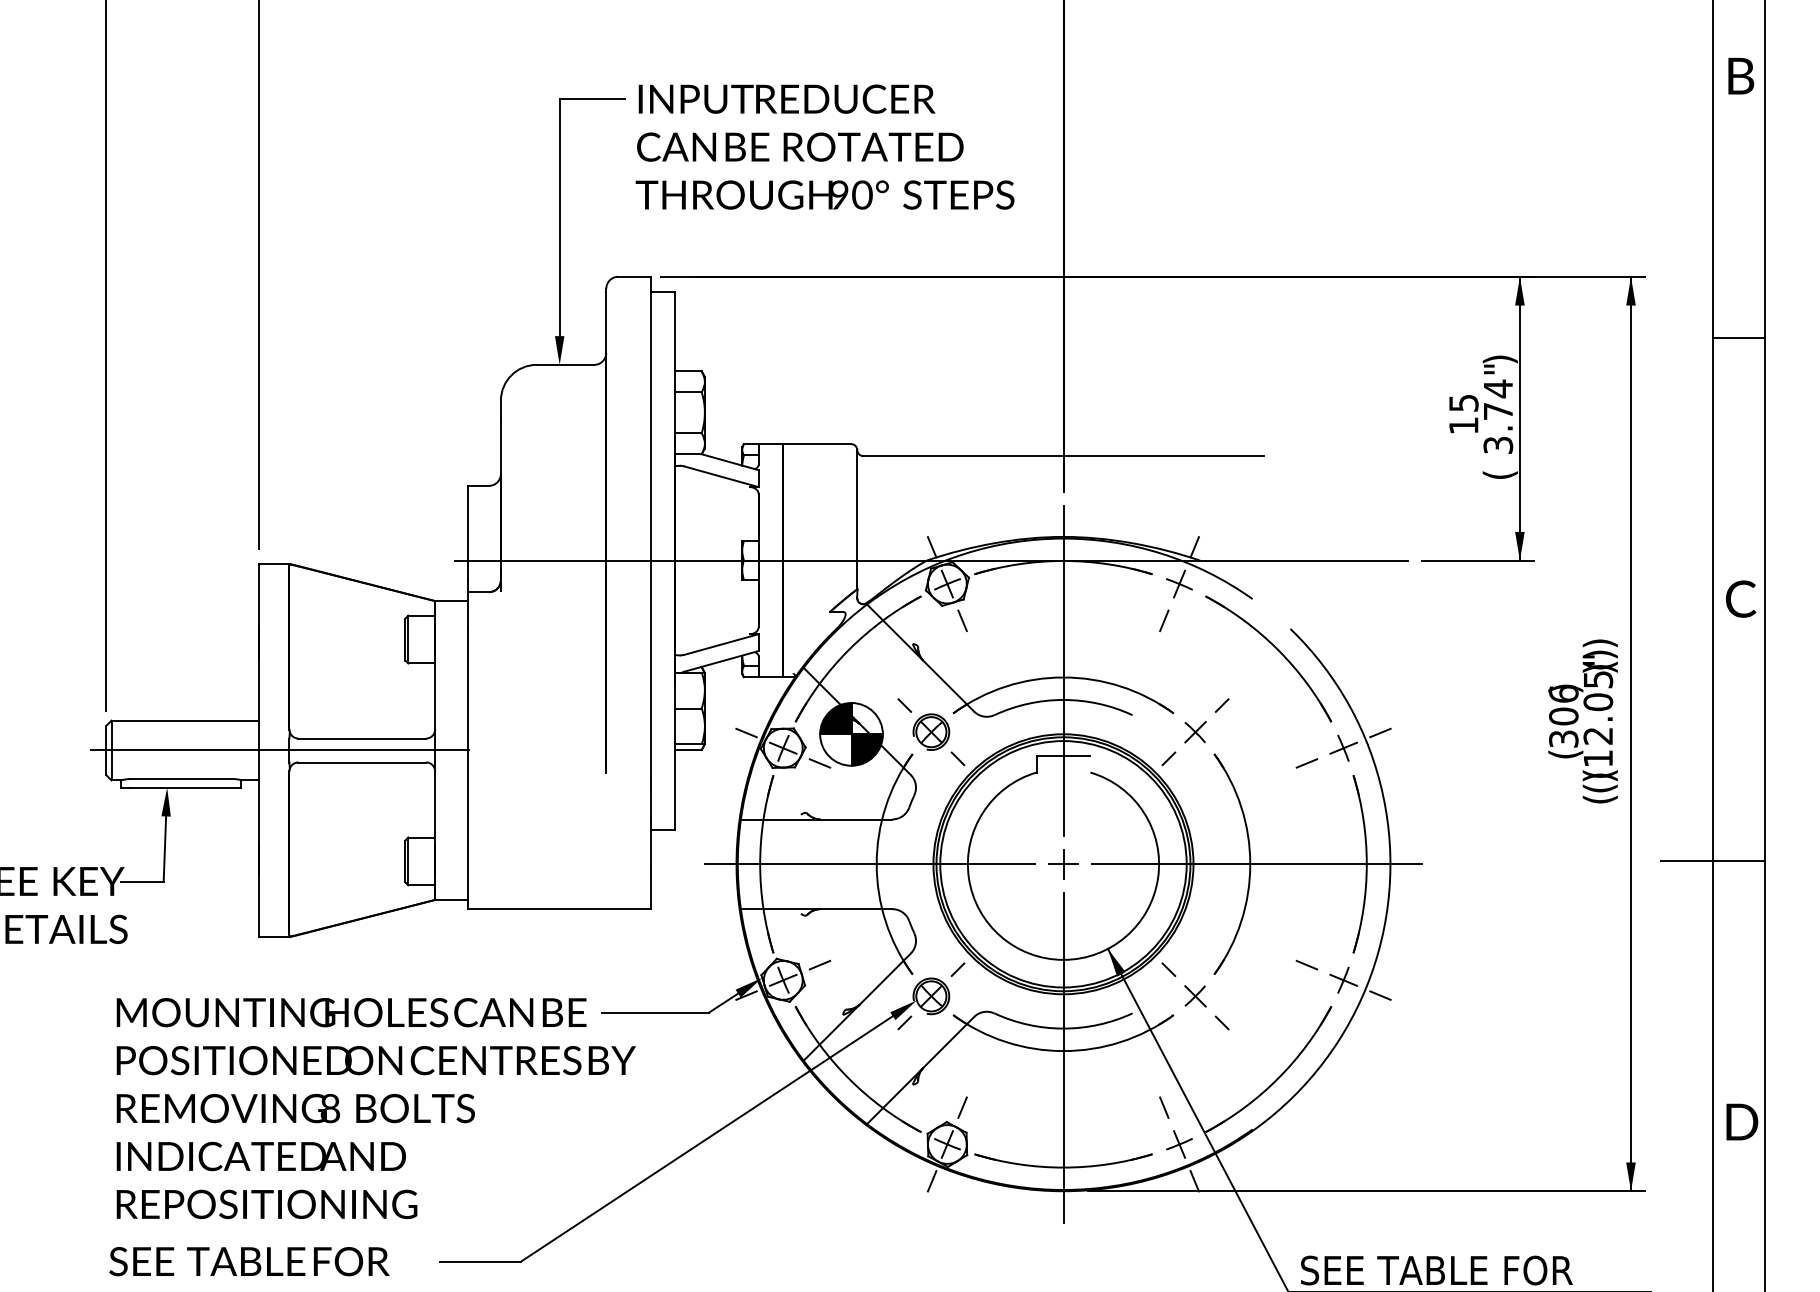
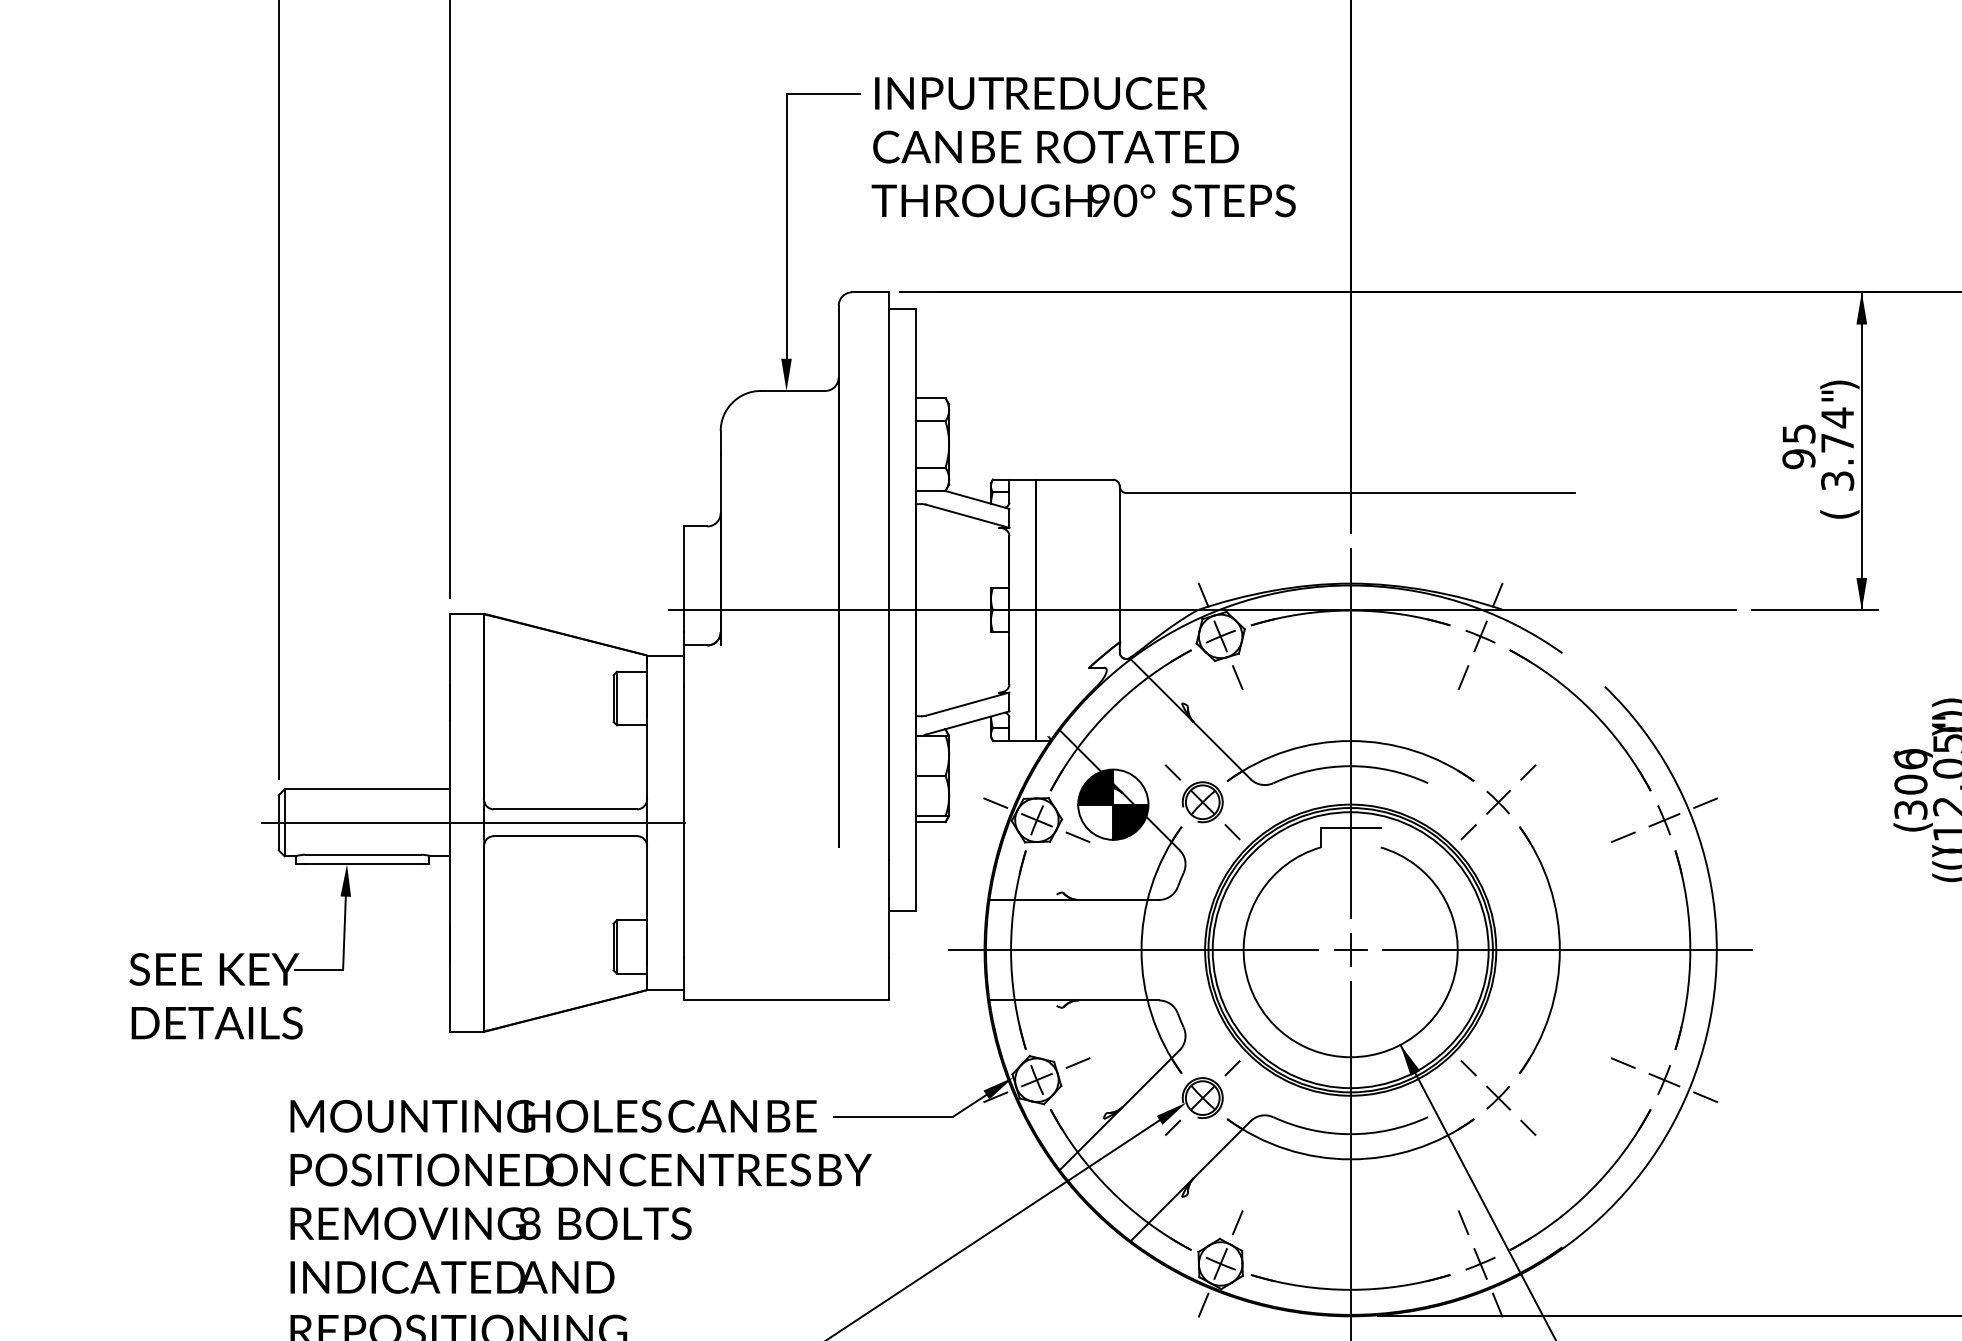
text: (1463, 425) -> (1798, 458), 15 -> 95

